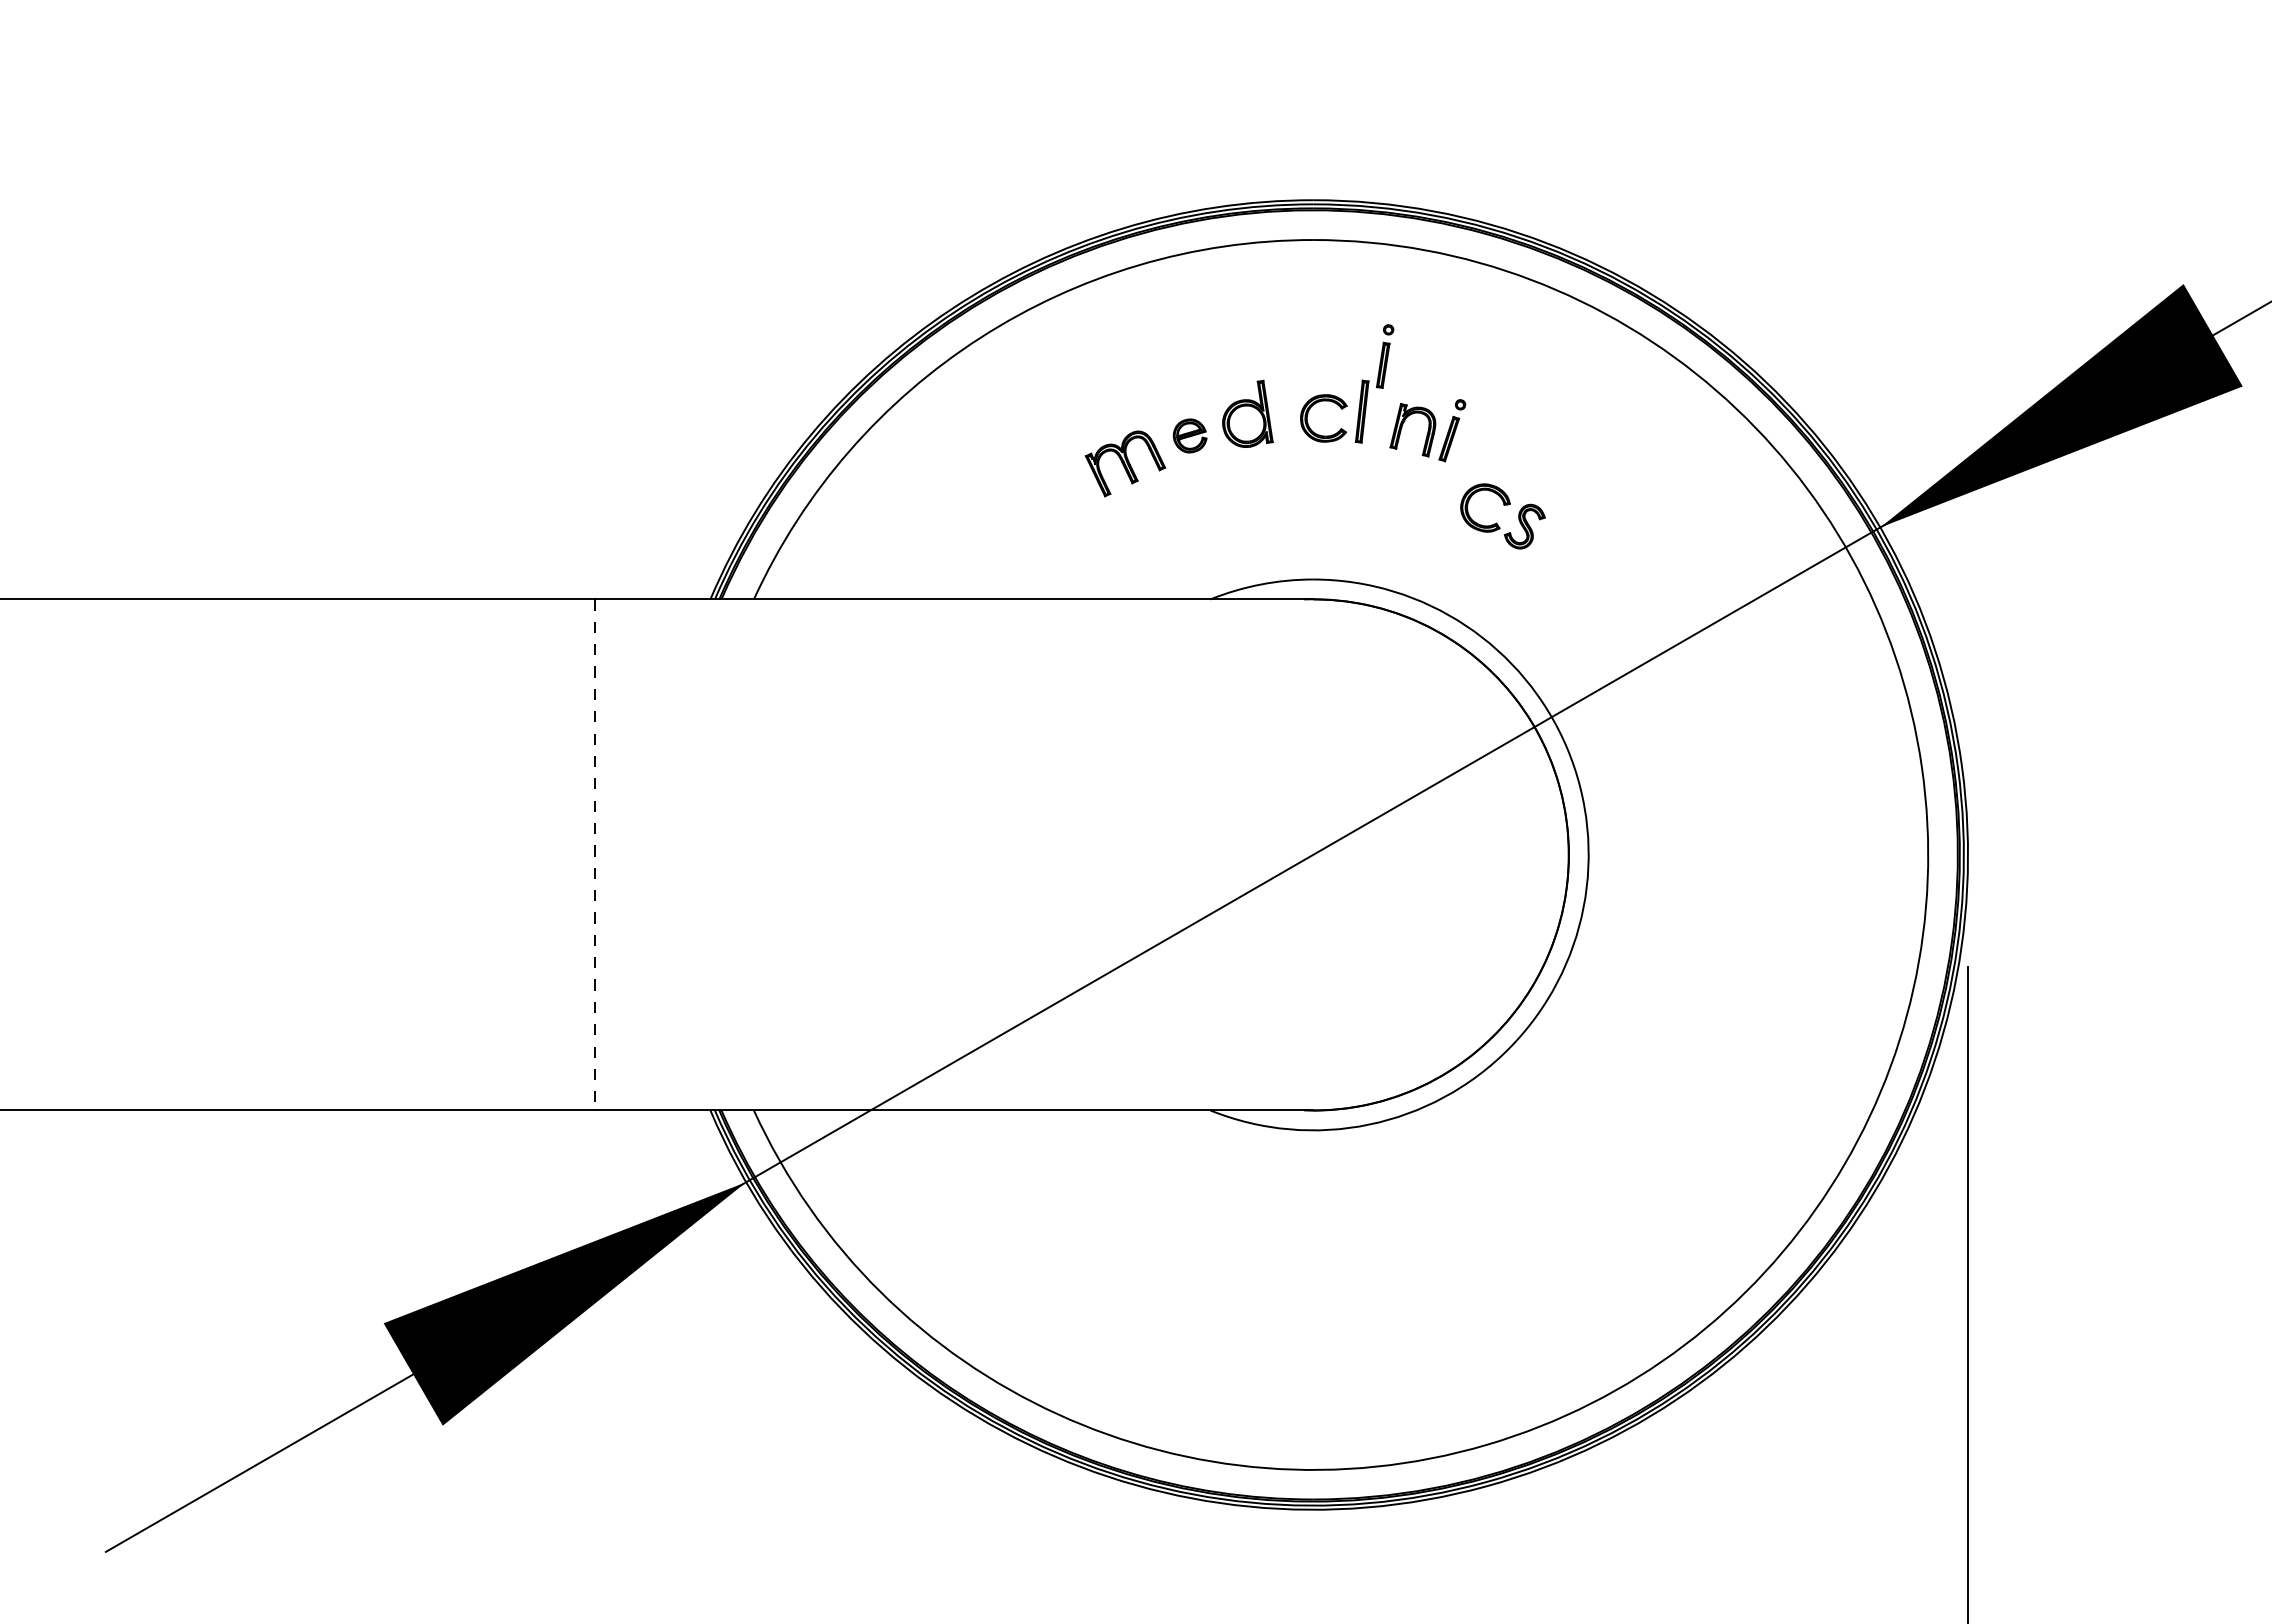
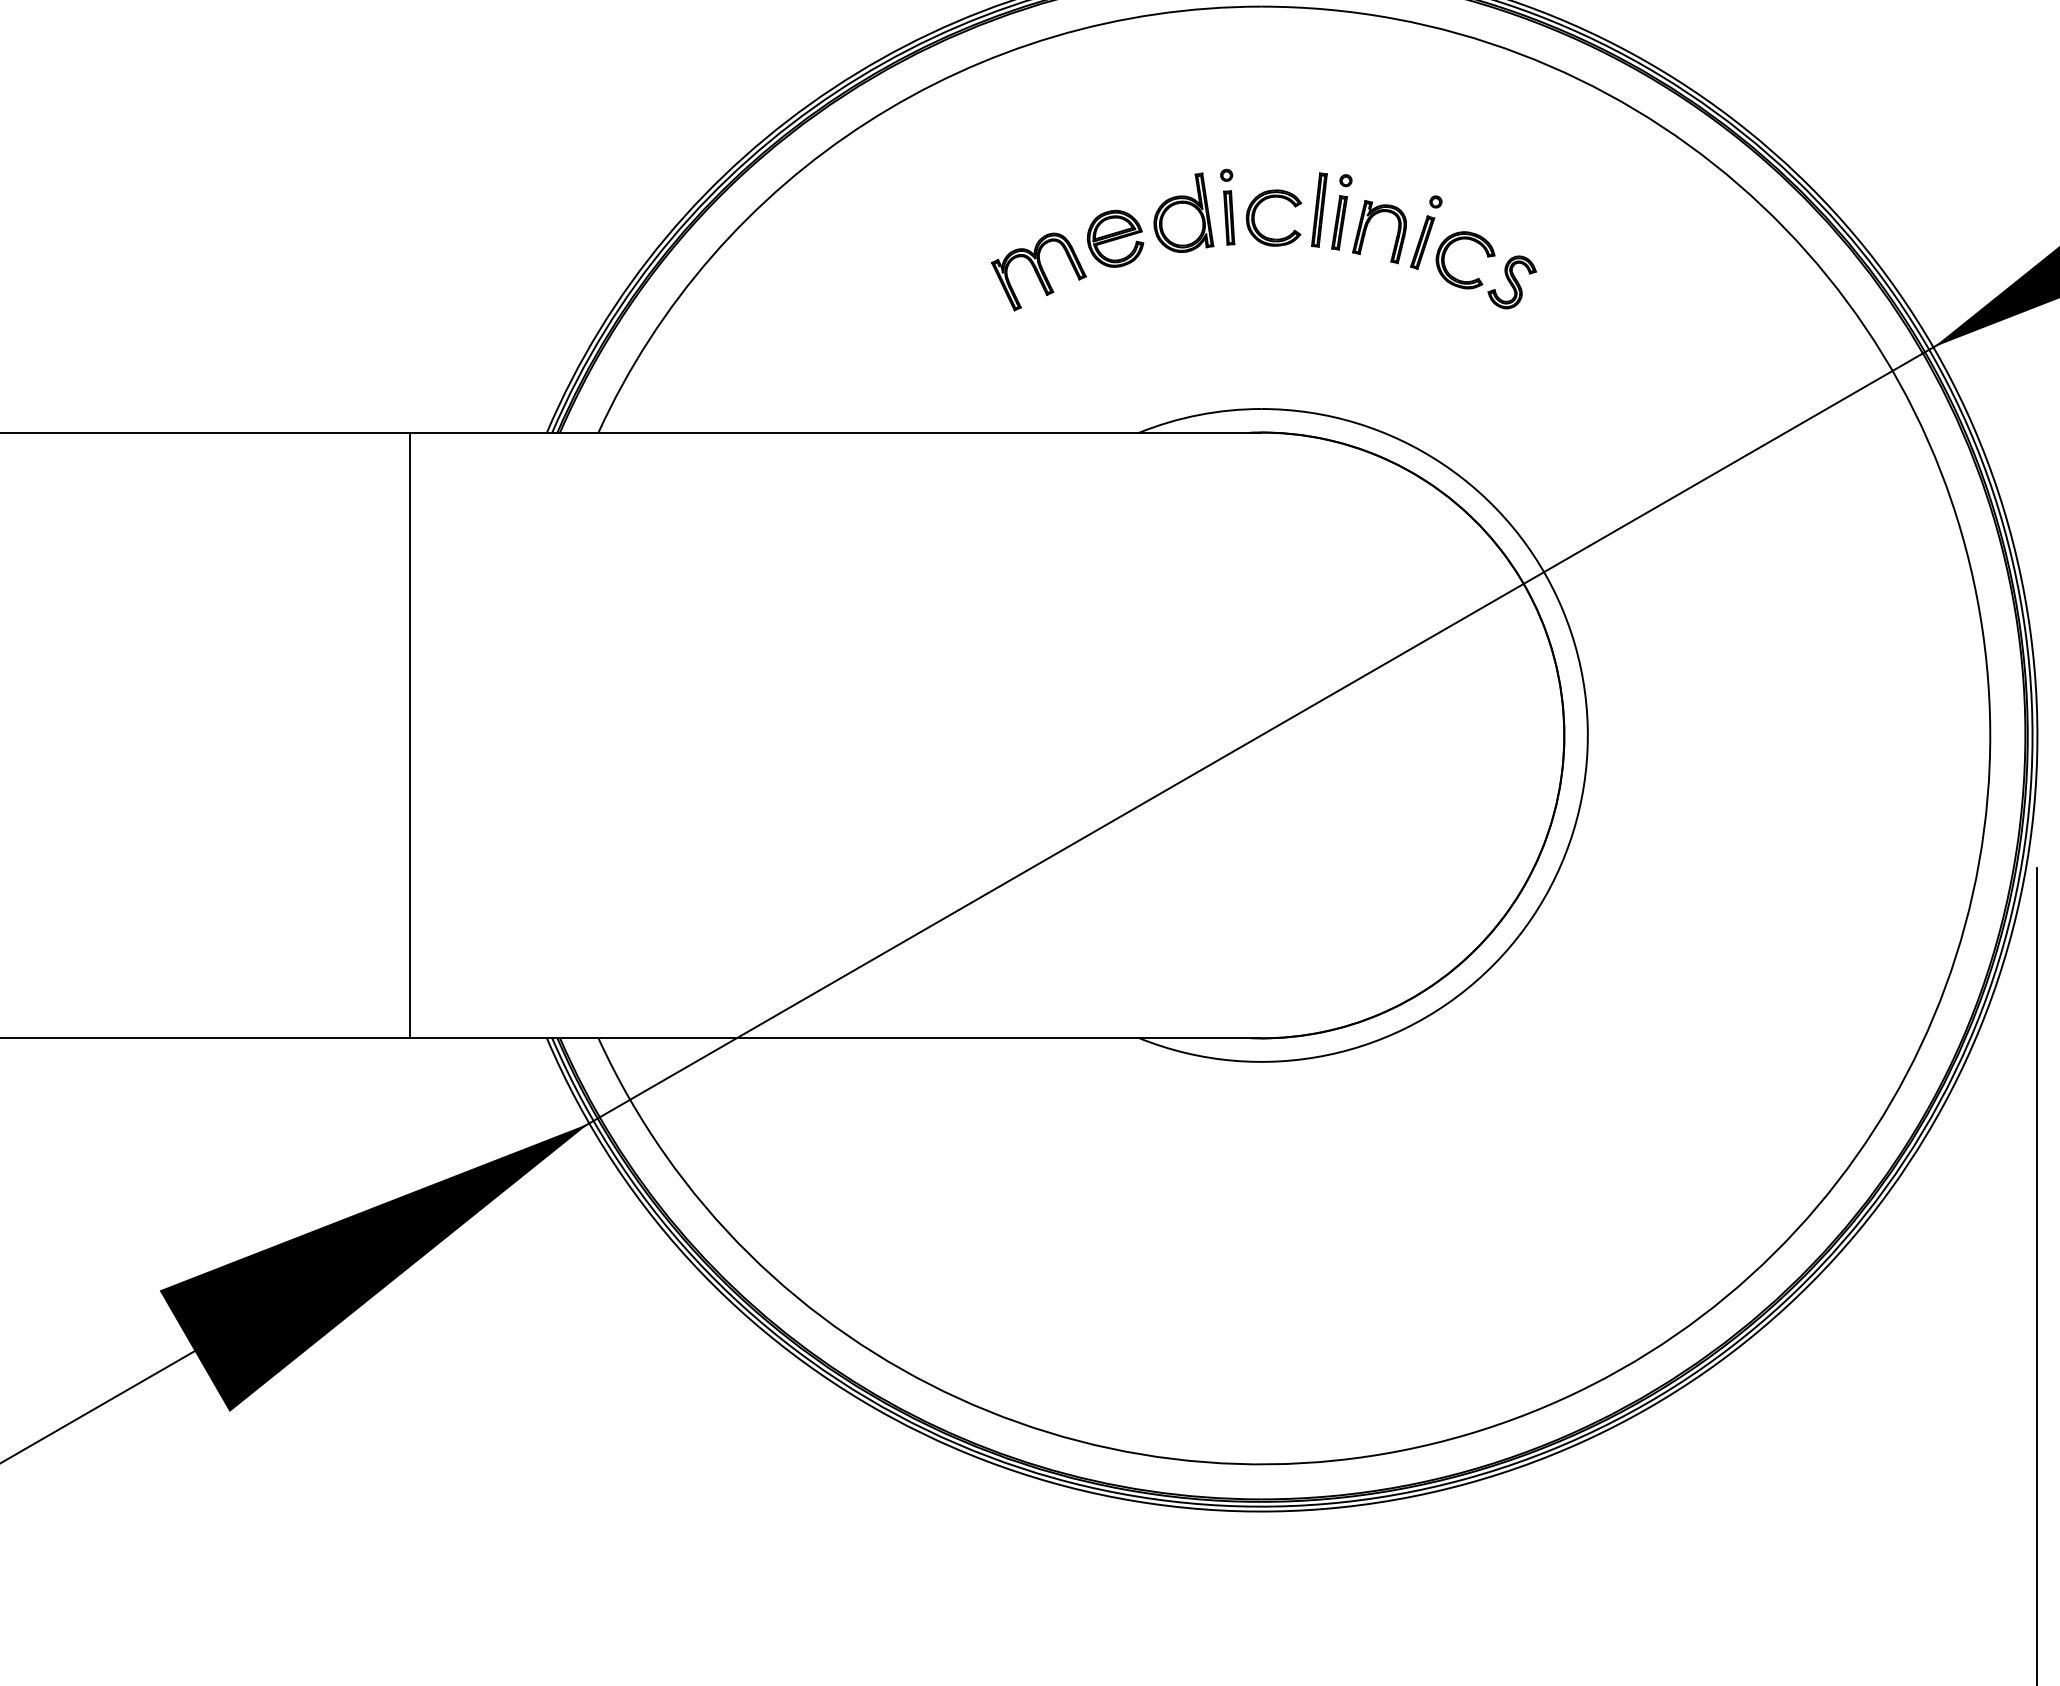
part: (1384, 356) -> (1341, 212), moved
part: (1284, 408) -> (1227, 206), added
part: (1189, 435) -> (1114, 238), size x1.43
part: (1496, 522) -> (1478, 277), moved
line: (594, 855) -> (409, 736), dashed -> solid

